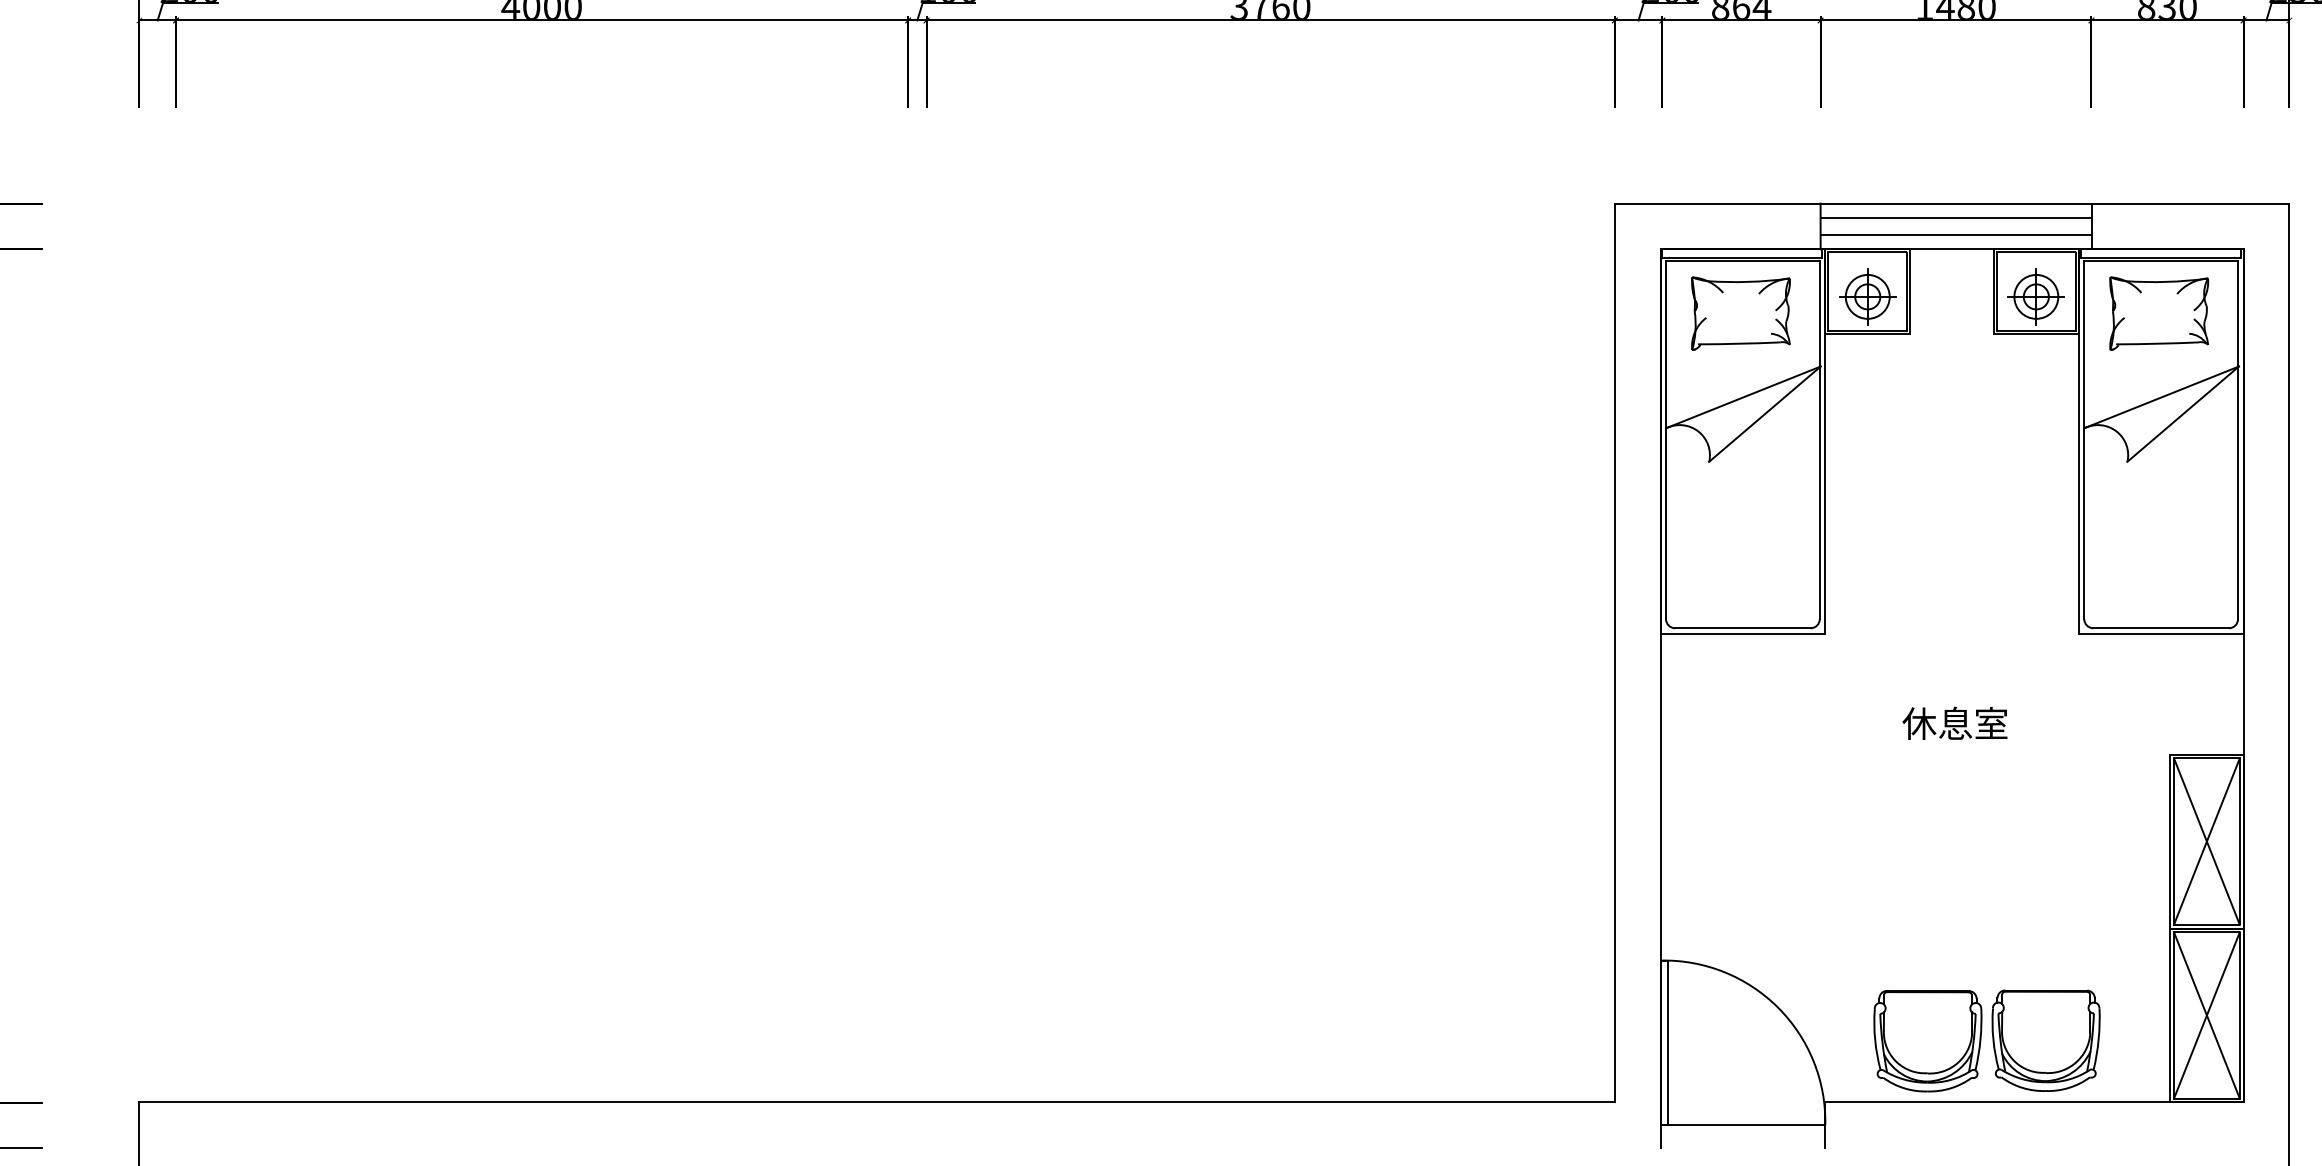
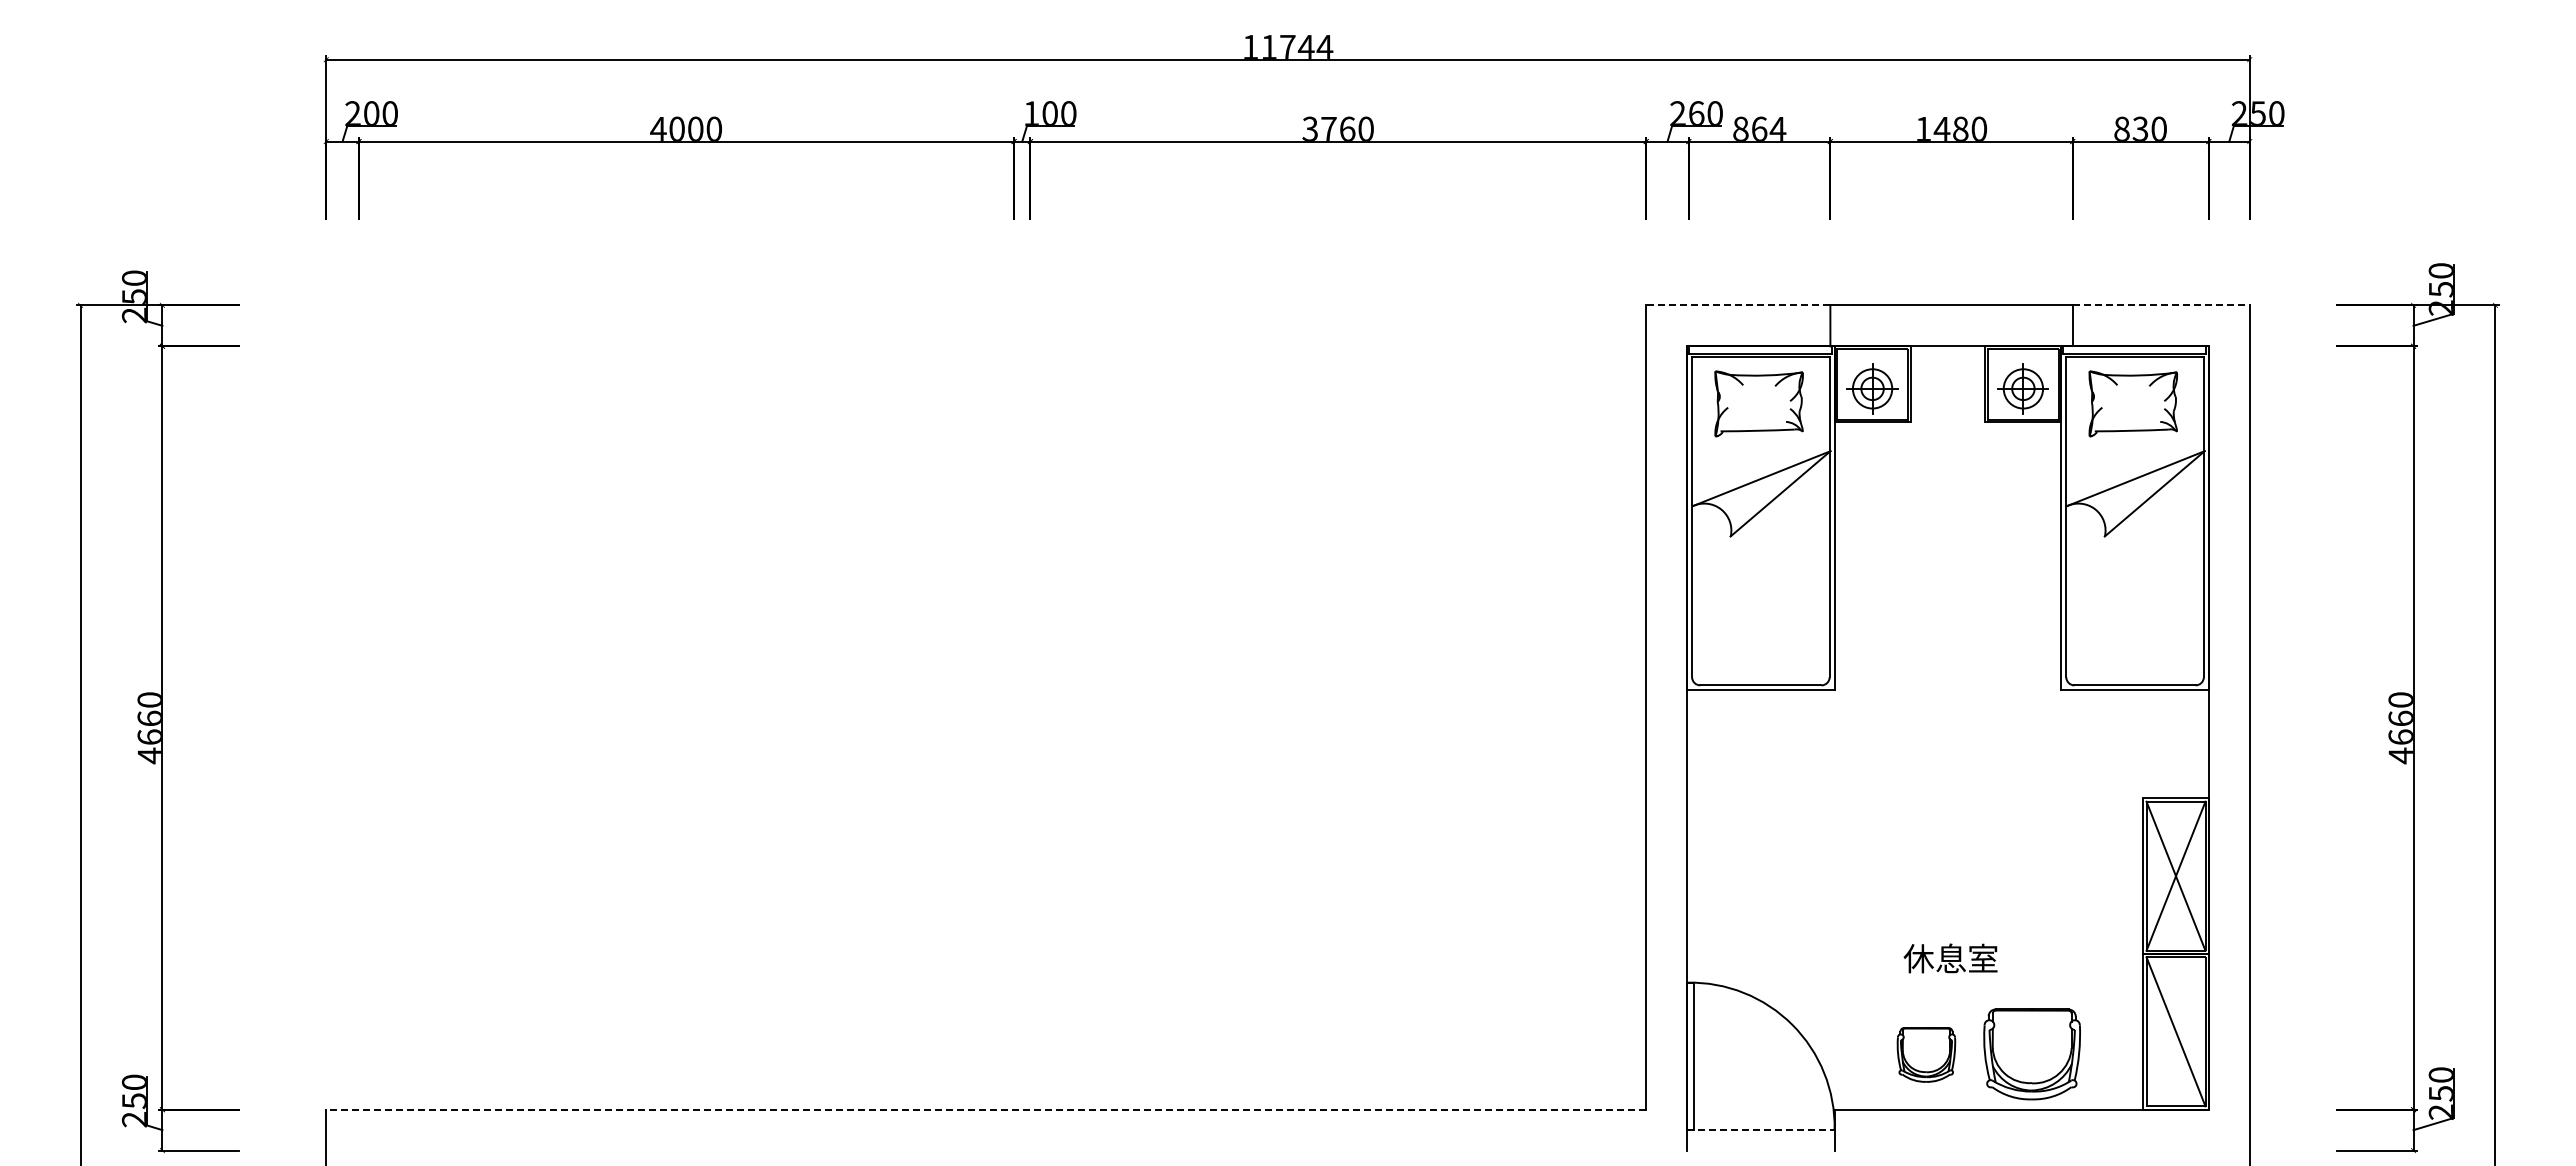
line: (1716, 203) -> (1737, 305), solid -> dashed
line: (2190, 203) -> (2161, 305), solid -> dashed
line: (1955, 218) -> (1951, 318), removed
line: (1955, 234) -> (1951, 333), removed
text: (1954, 723) -> (1950, 958), moved
line: (2206, 1015) -> (2175, 1031), removed
part: (1928, 1040) -> (1926, 1054), size x0.6
line: (877, 1102) -> (986, 1109), solid -> dashed
line: (1742, 1125) -> (1760, 1130), solid -> dashed

